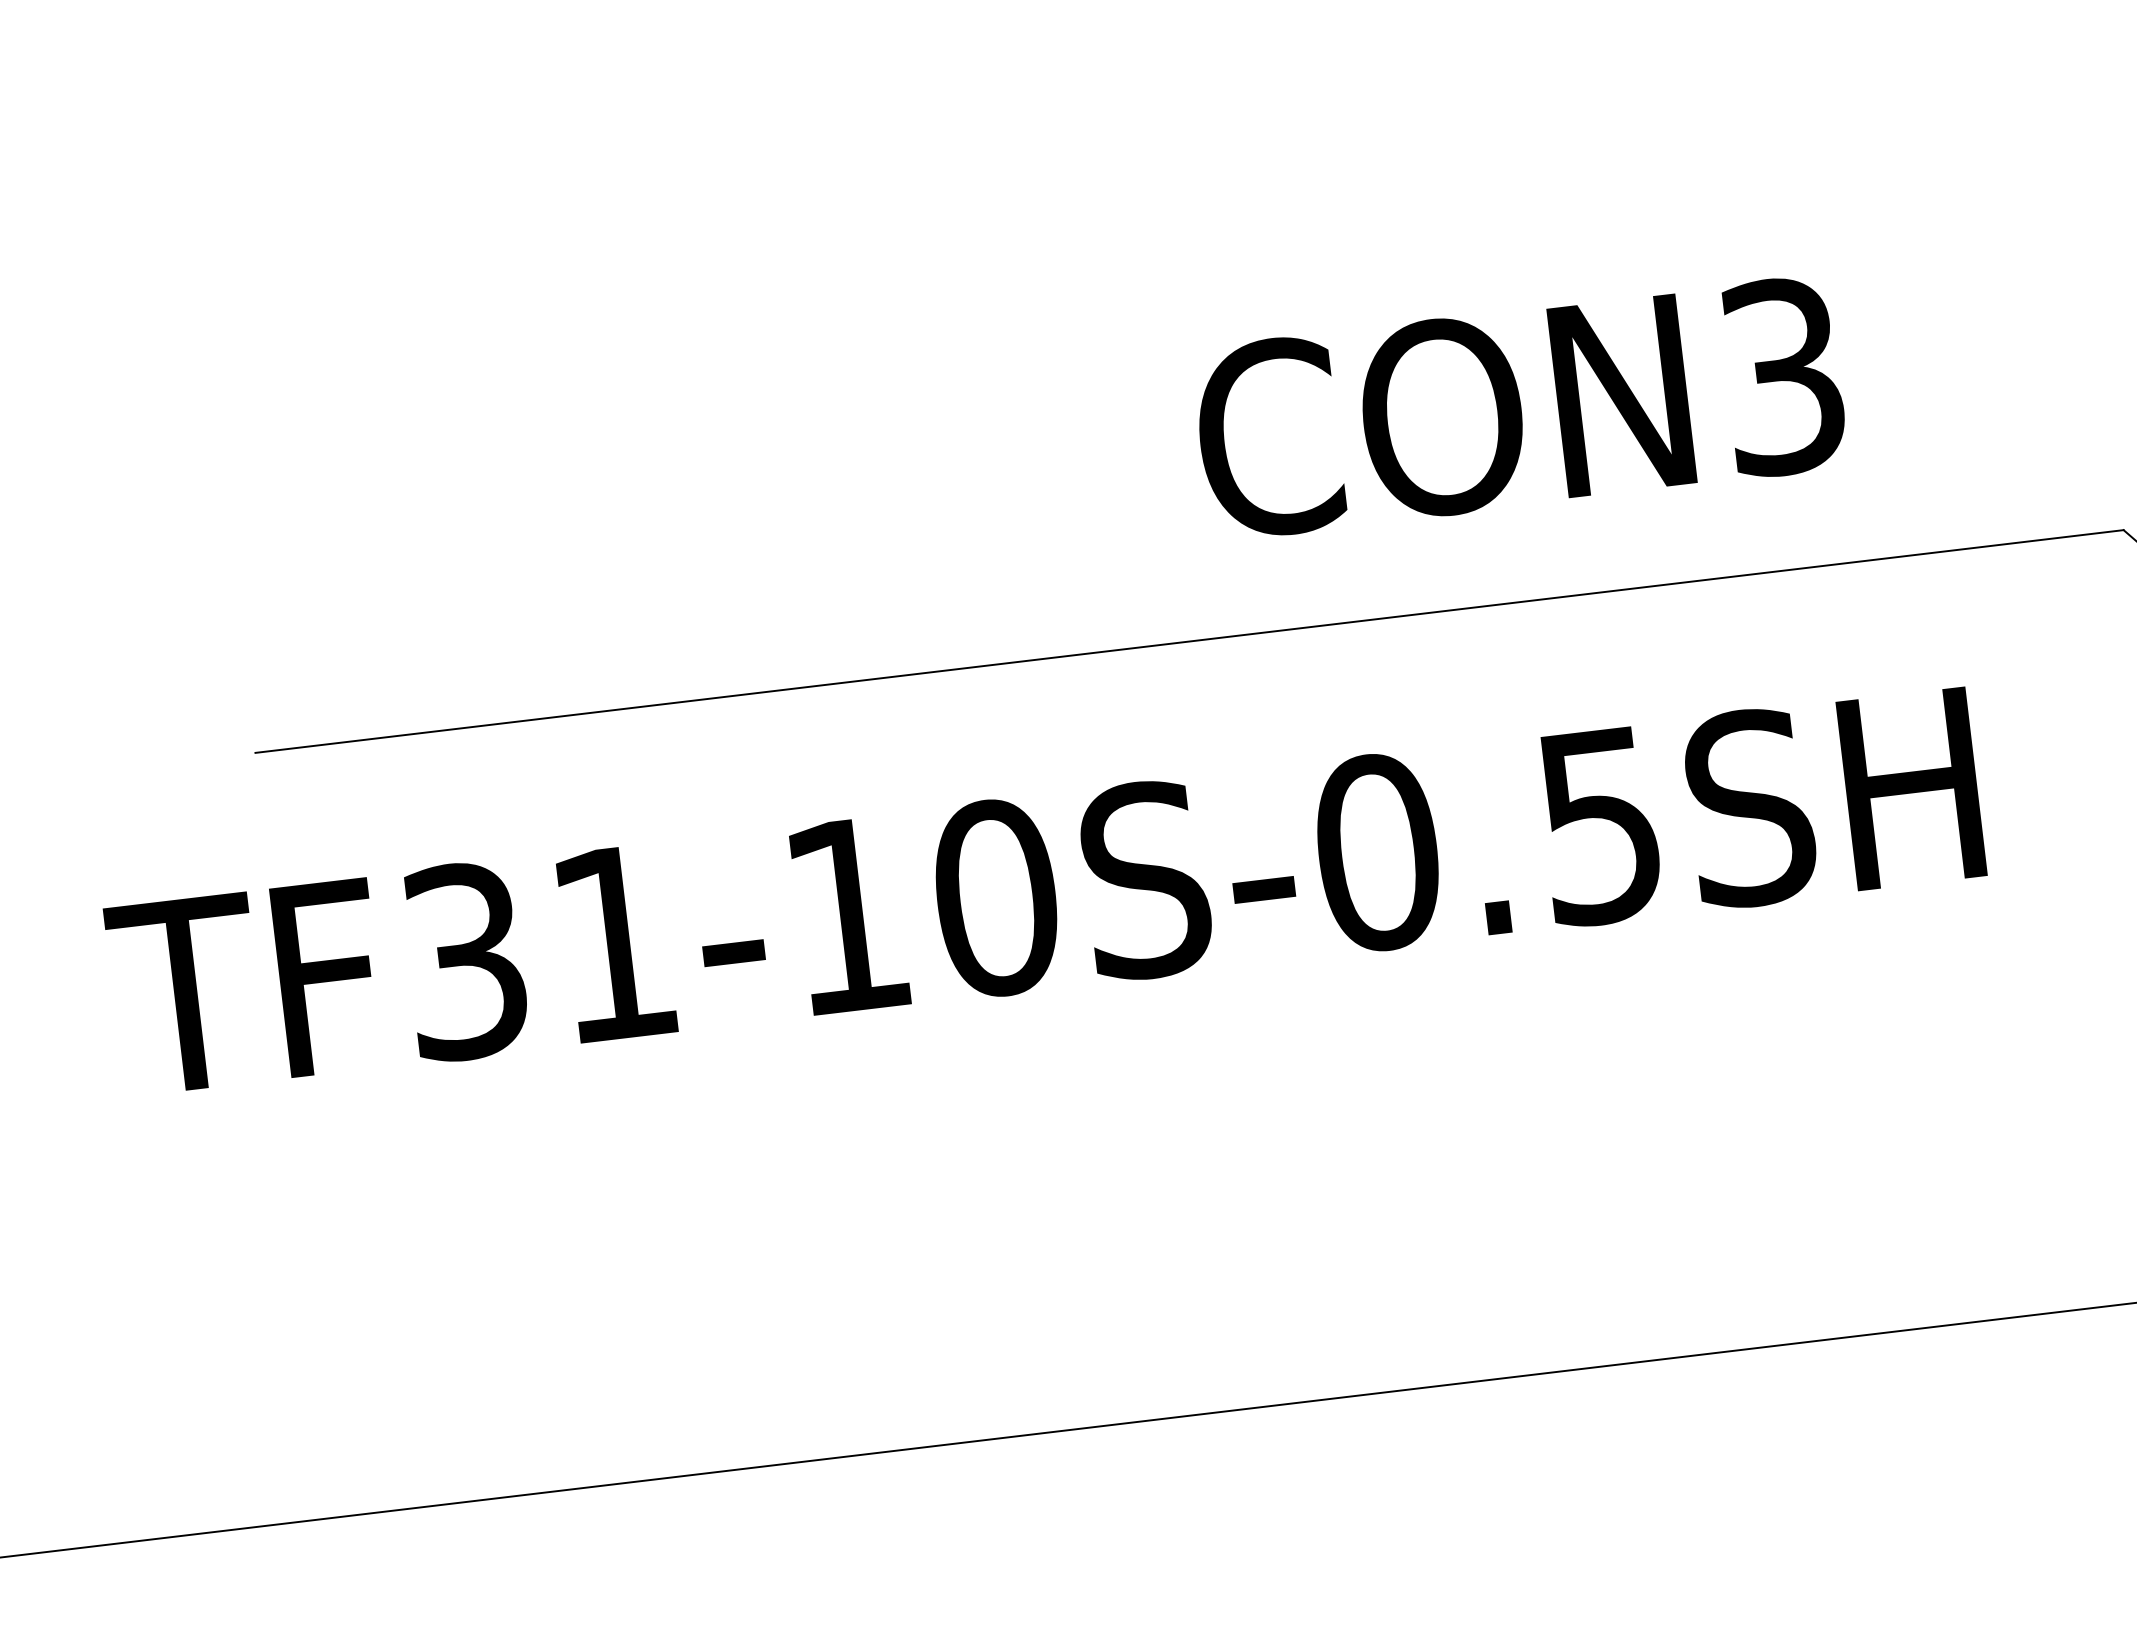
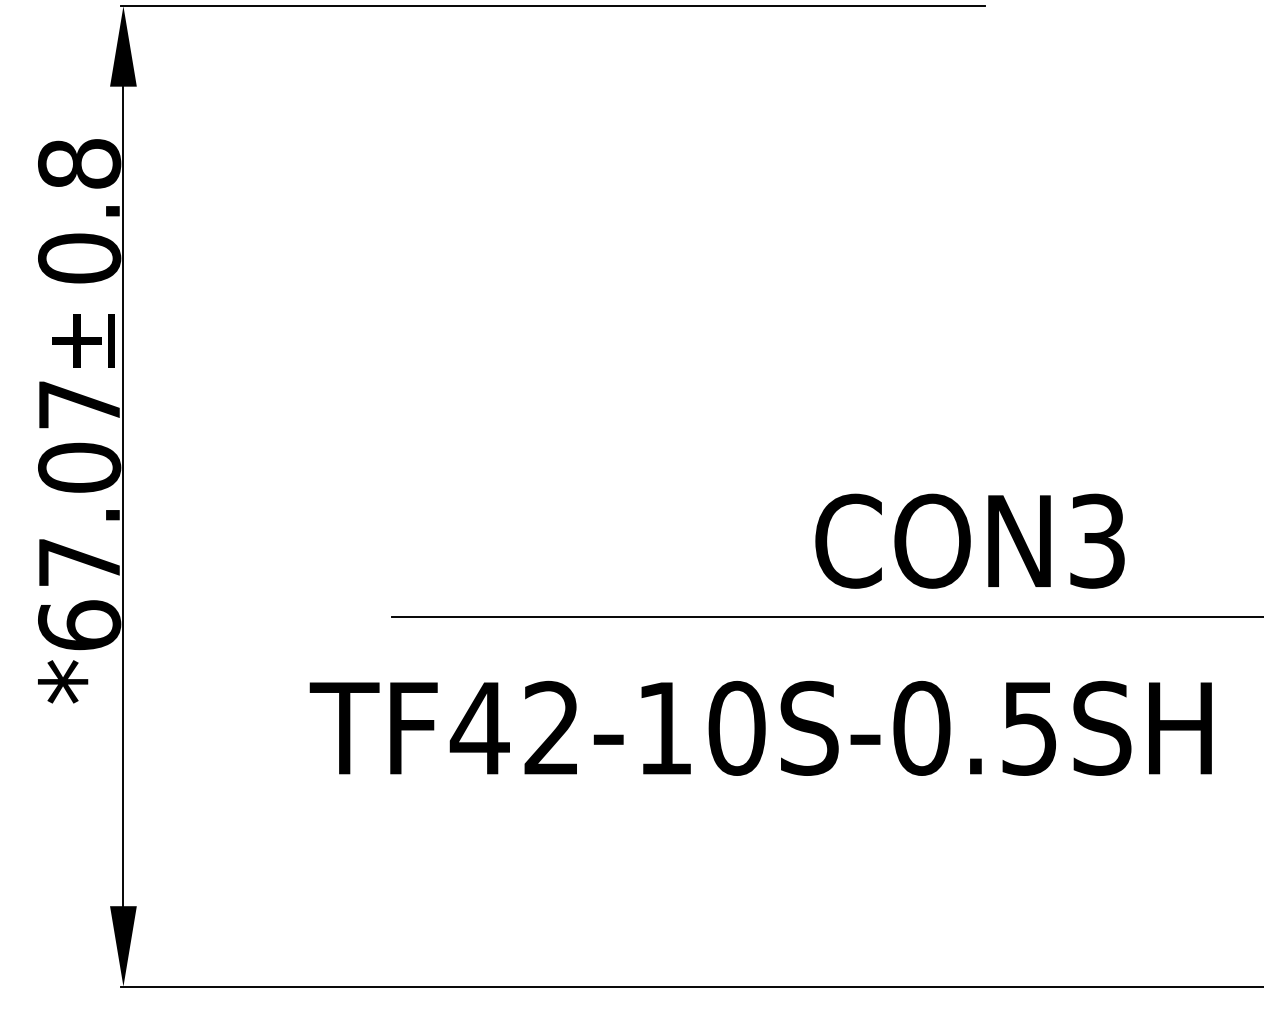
text: (1518, 406) -> (969, 540), moved
text: (534, 951) -> (513, 727), TF31-10S-0.5SH -> TF42-10S-0.5SH

